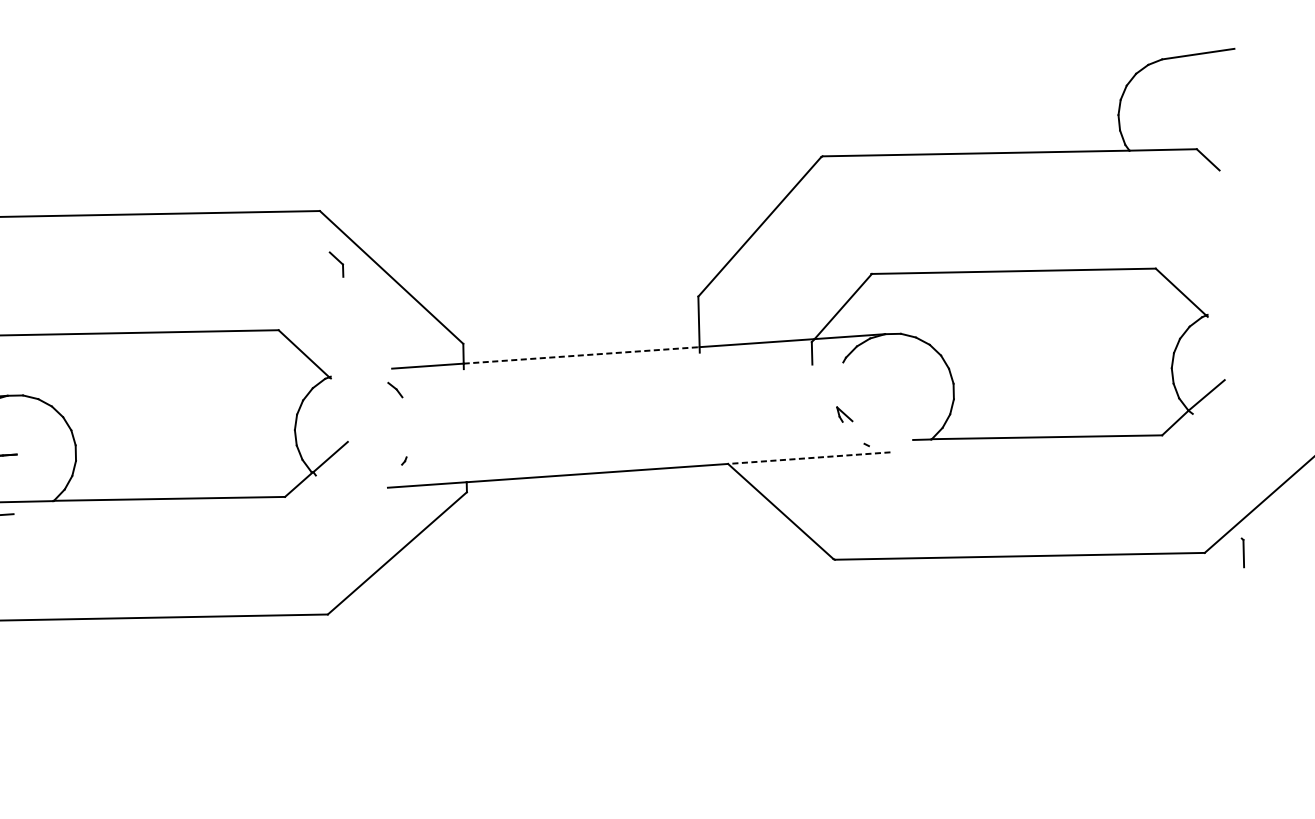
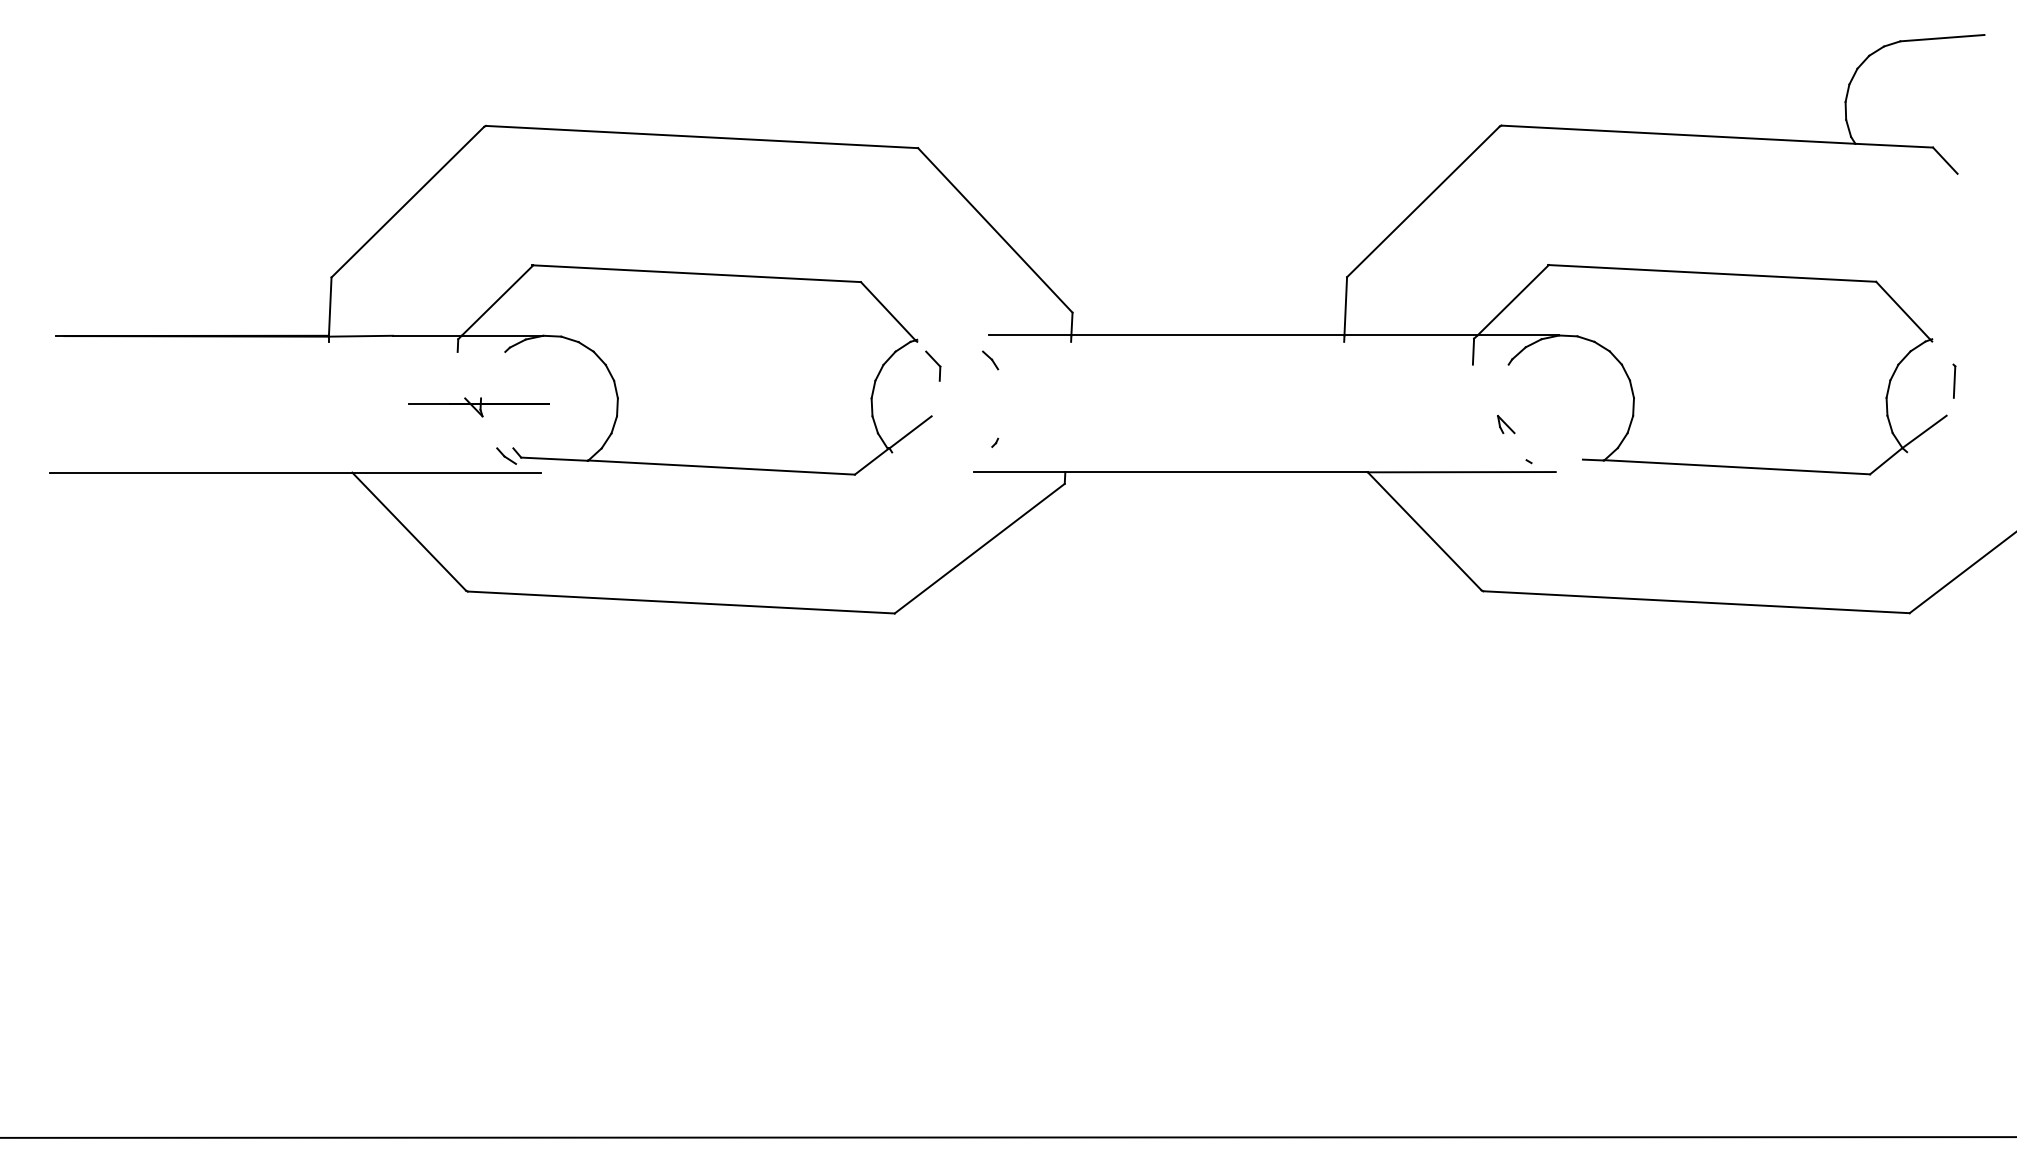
part: (337, 263) -> (933, 365), moved
line: (581, 355) -> (1207, 335), dashed -> solid
line: (809, 458) -> (1461, 472), dashed -> solid
part: (1243, 552) -> (1954, 380), moved

